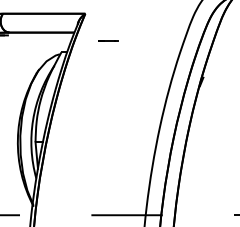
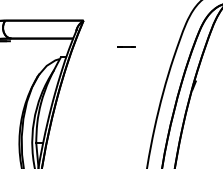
line: (108, 40) -> (126, 46), moved

